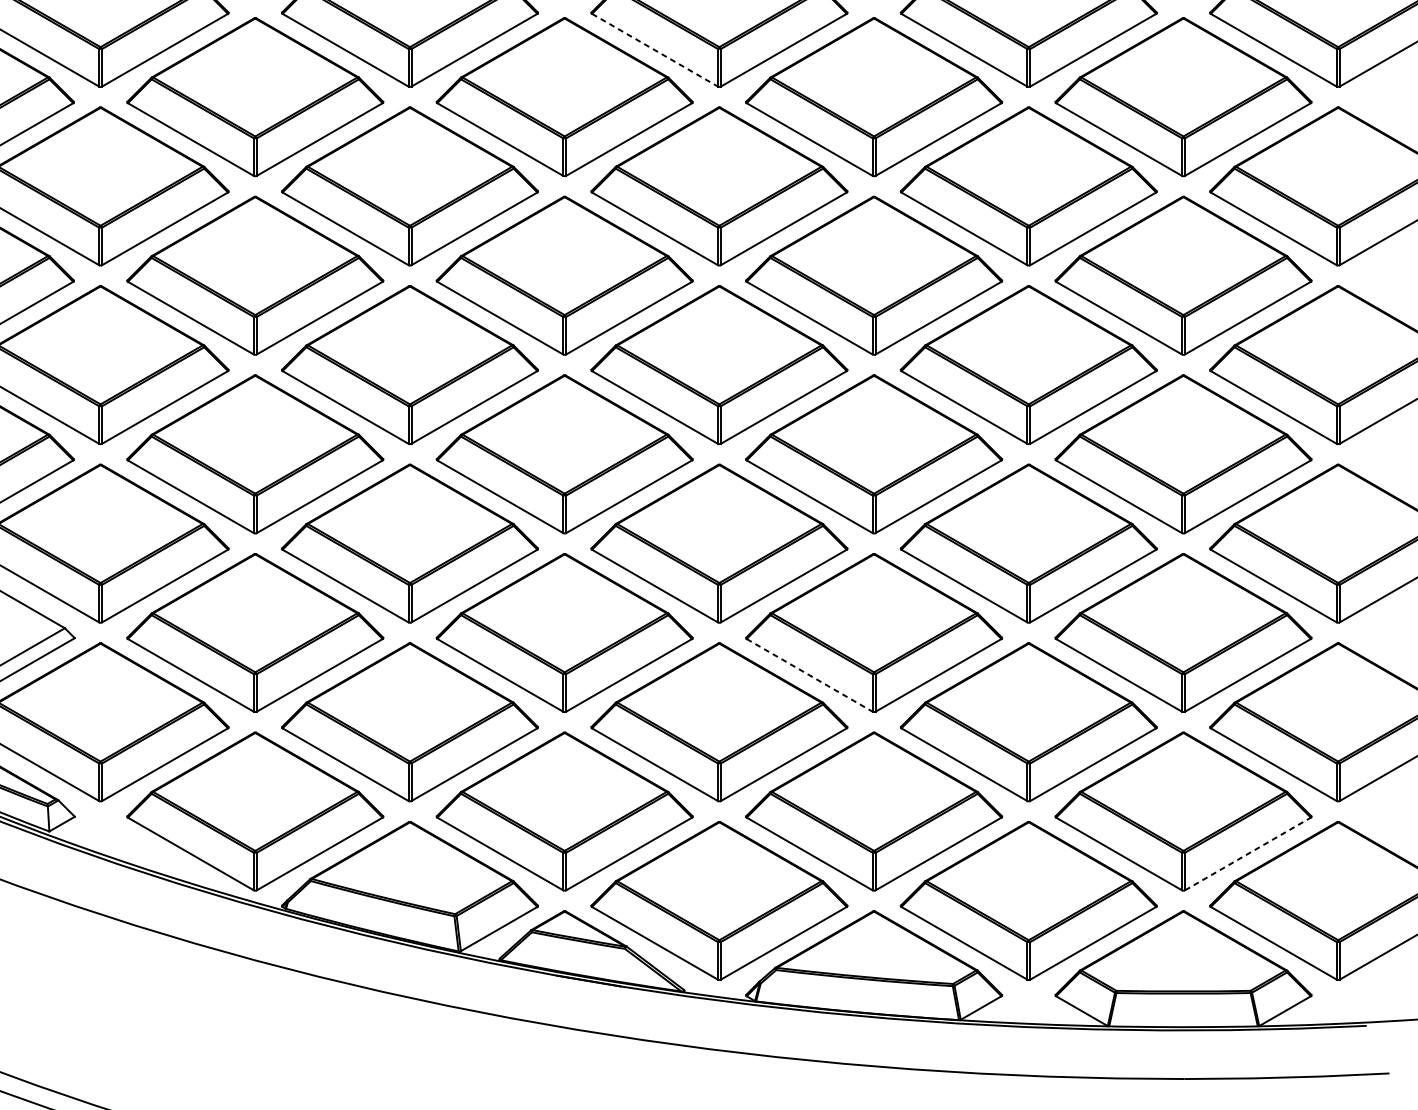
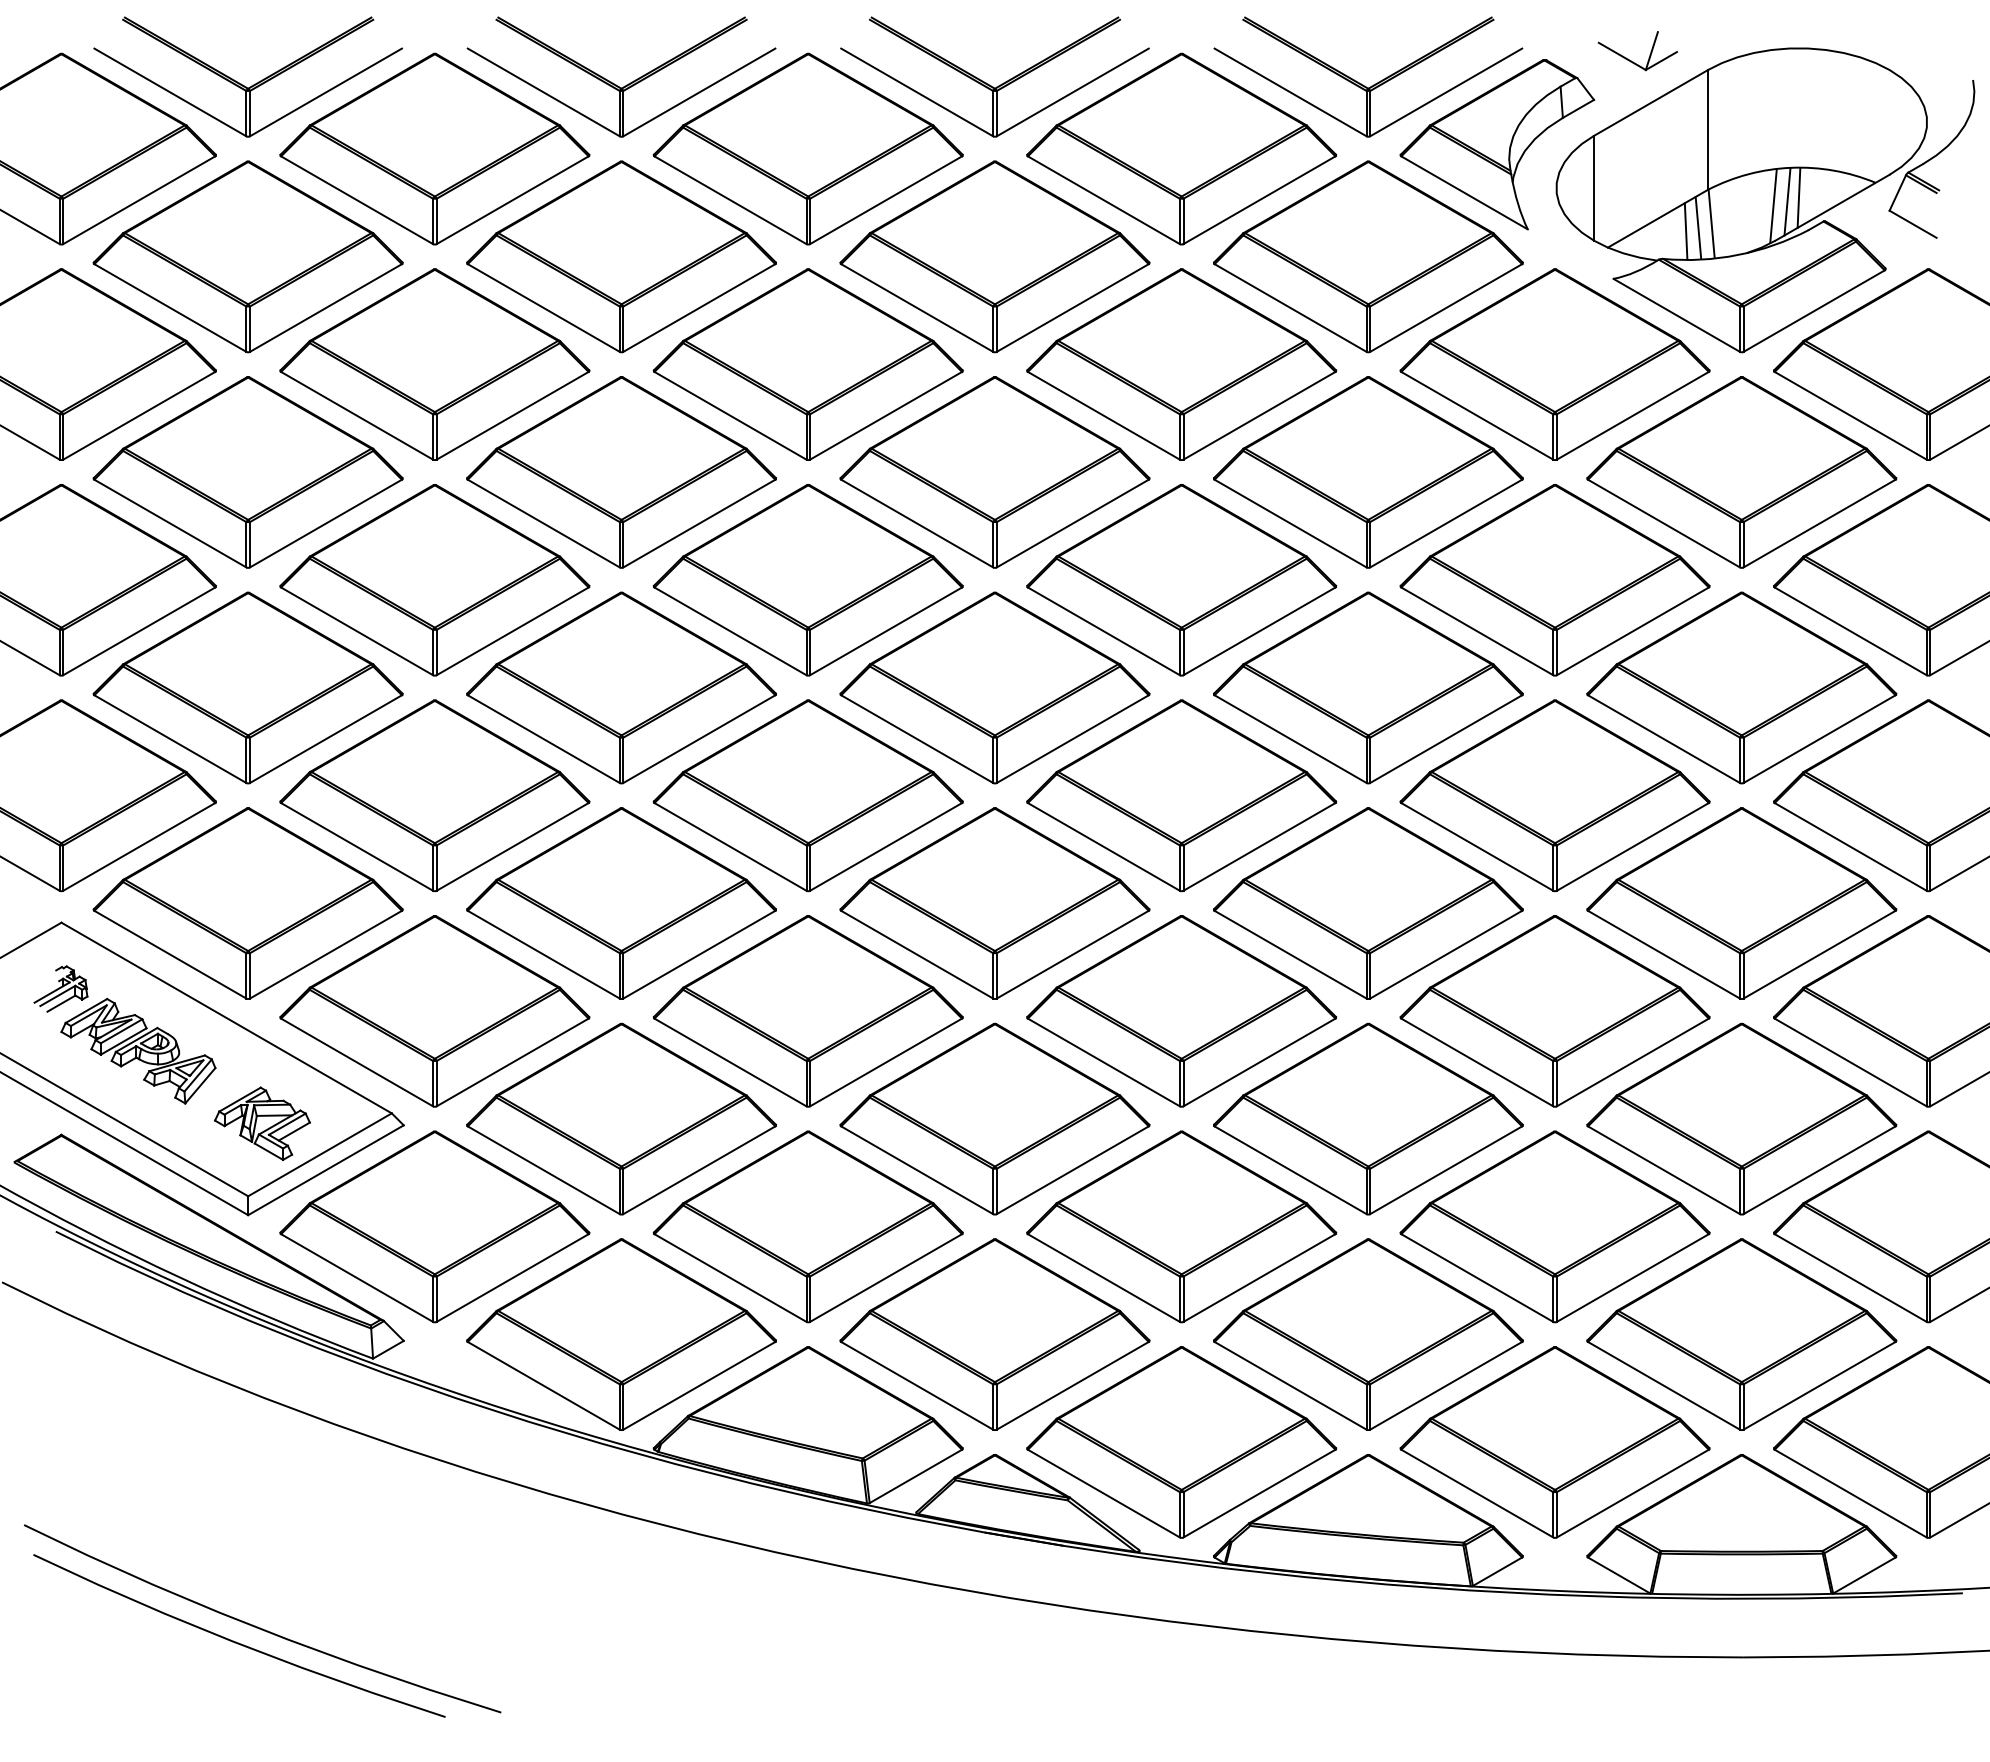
line: (654, 49) -> (1103, 415), dashed -> solid
line: (809, 675) -> (1290, 1170), dashed -> solid
line: (1247, 853) -> (1819, 1385), dashed -> solid

